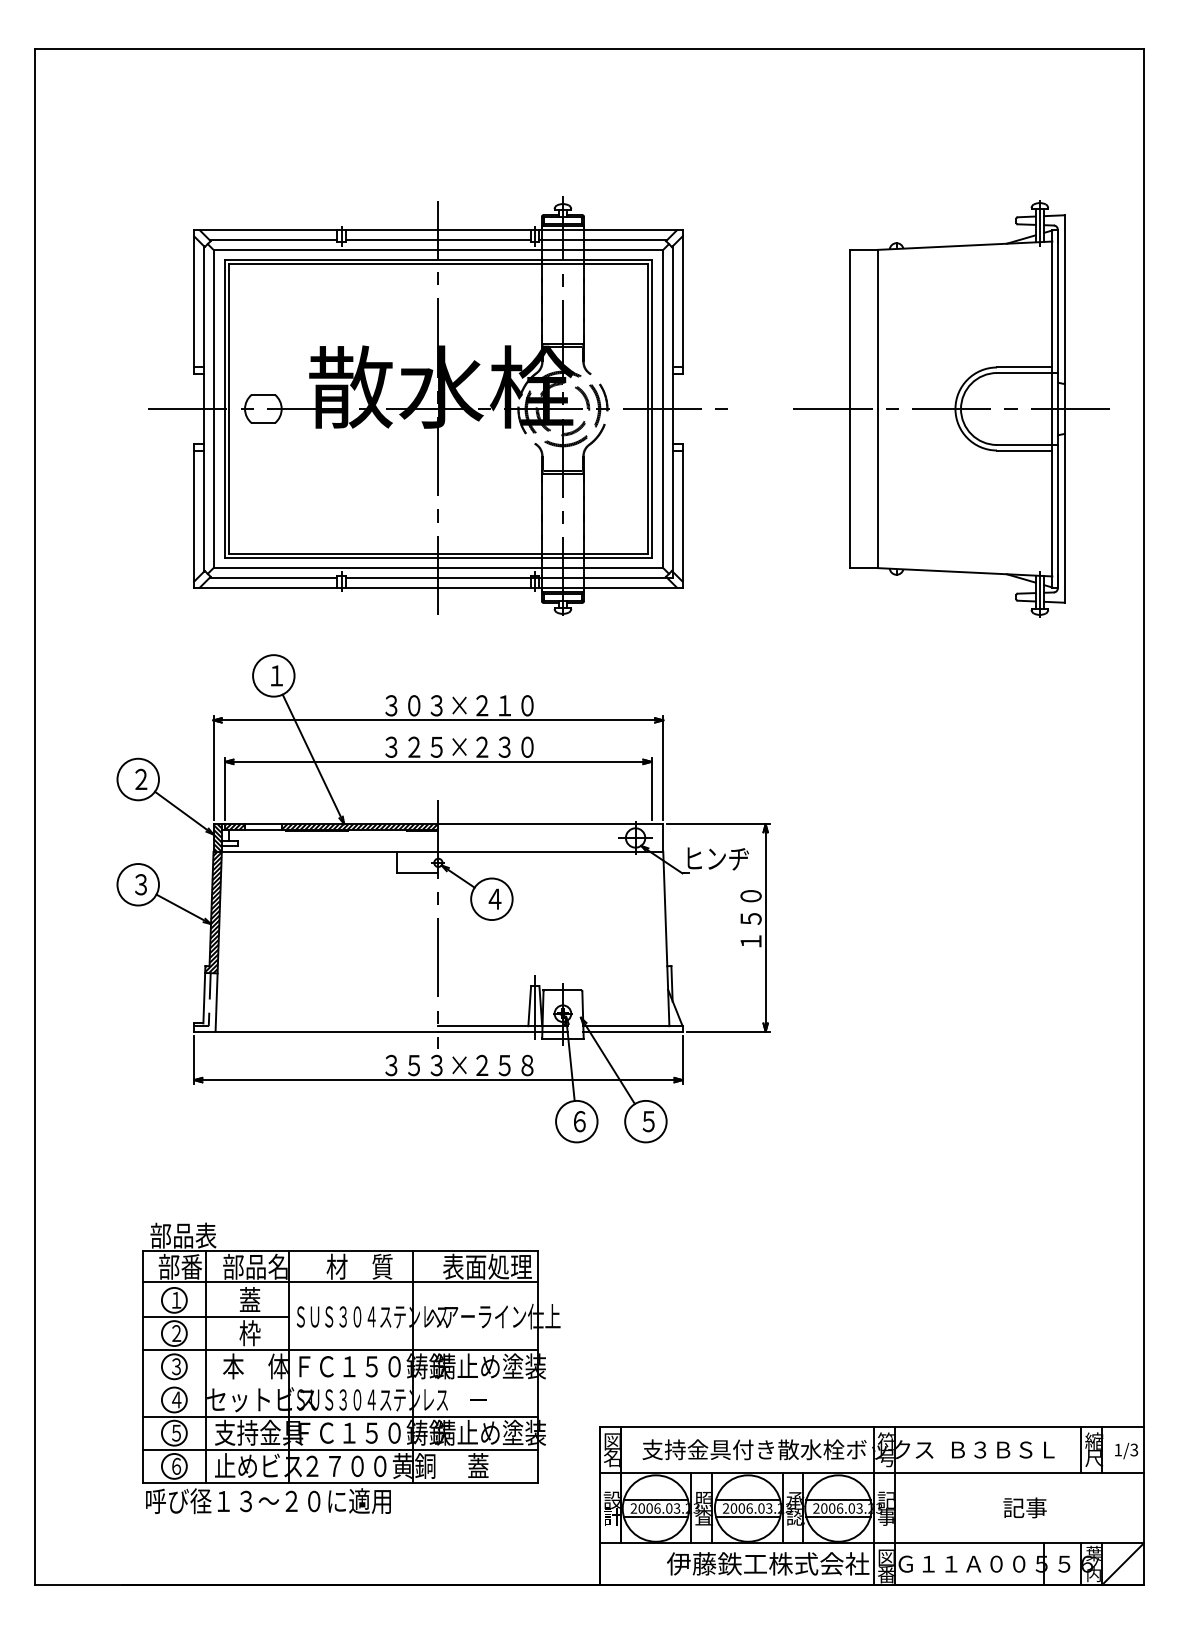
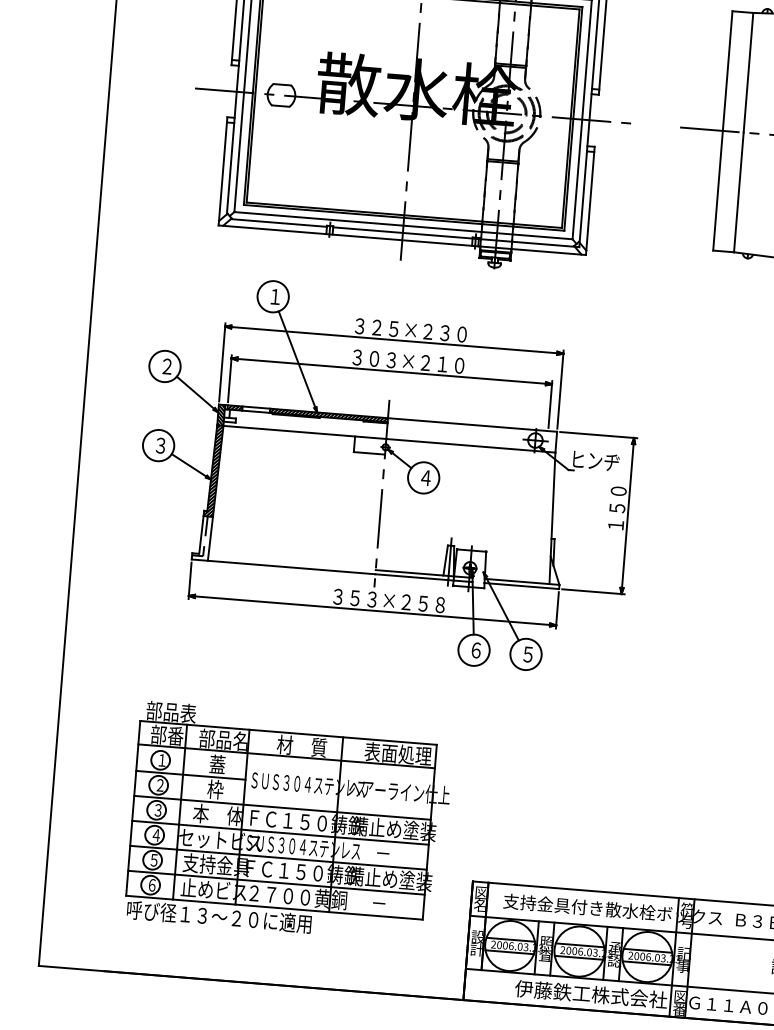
text: (459, 705) -> (411, 330), ３０３×２１０ -> ３２５×２３０
text: (459, 746) -> (408, 361), ３２５×２３０ -> ３０３×２１０
line: (340, 1383) -> (280, 832), added
text: (478, 1465) -> (379, 902), 蓋 -> －

